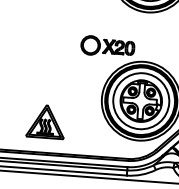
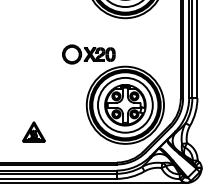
part: (45, 121) -> (33, 131), size x0.6

